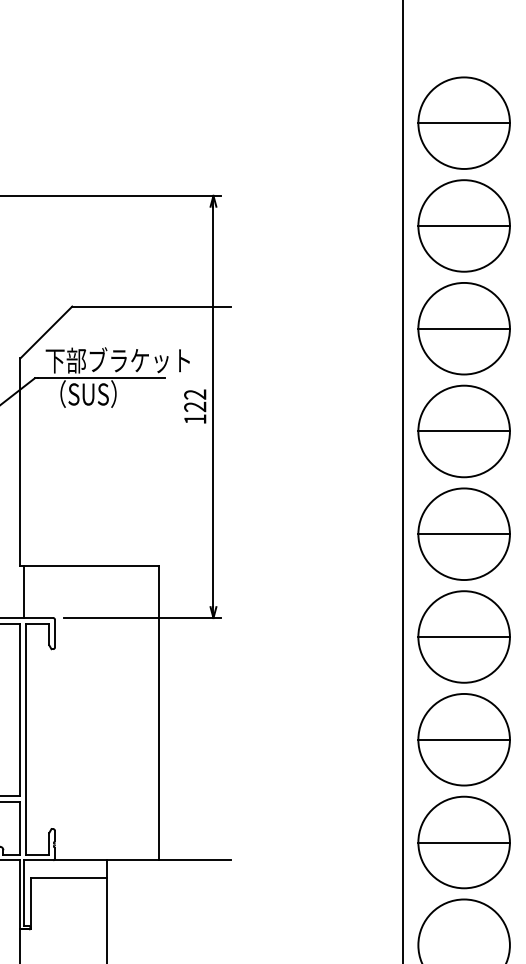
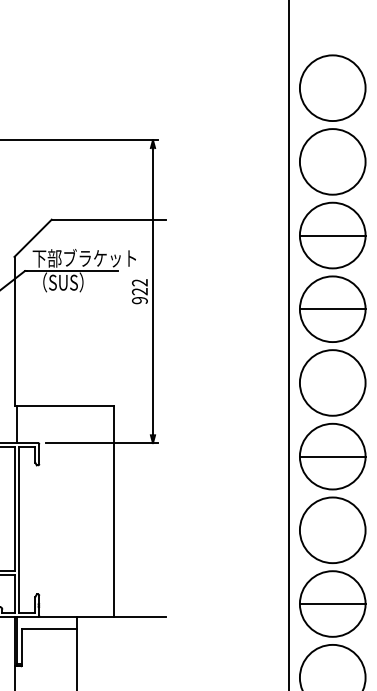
line: (463, 123) -> (332, 88), removed
line: (463, 225) -> (332, 161), removed
text: (194, 419) -> (139, 300), 122 -> 922
line: (463, 533) -> (332, 382), removed
line: (463, 739) -> (332, 530), removed

